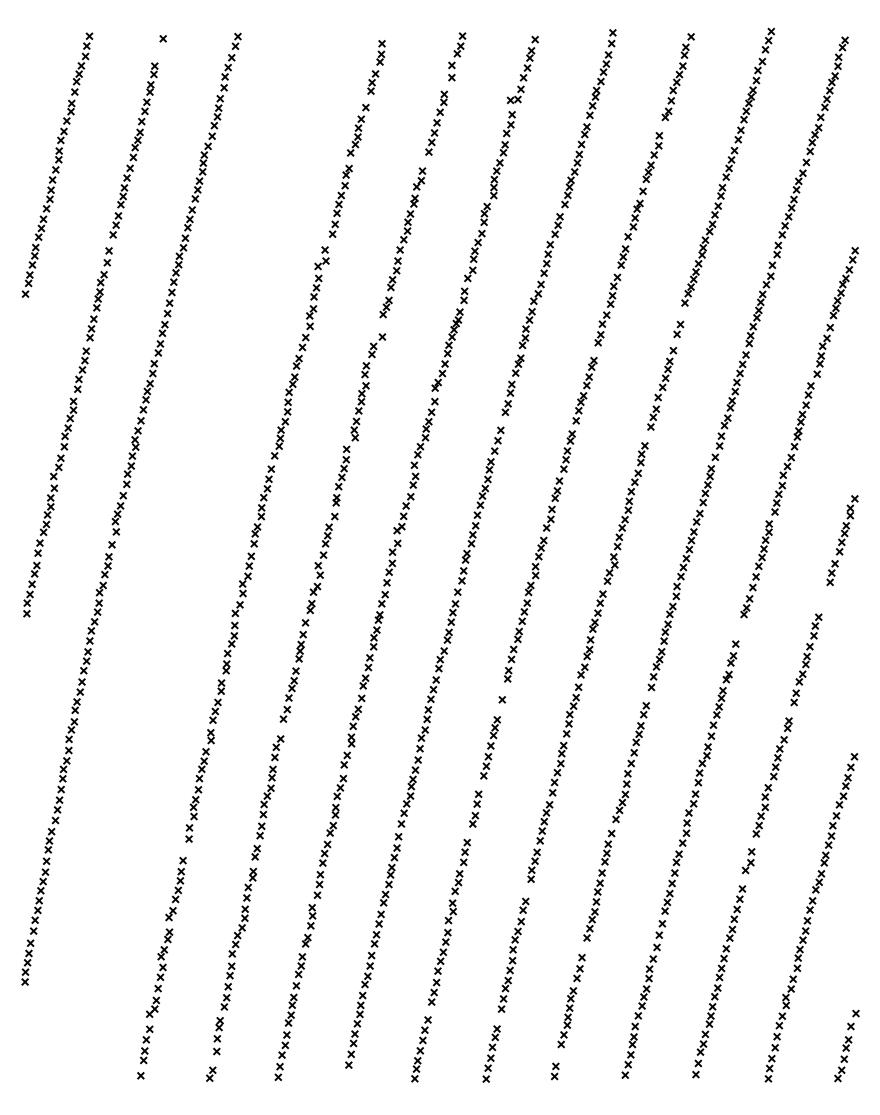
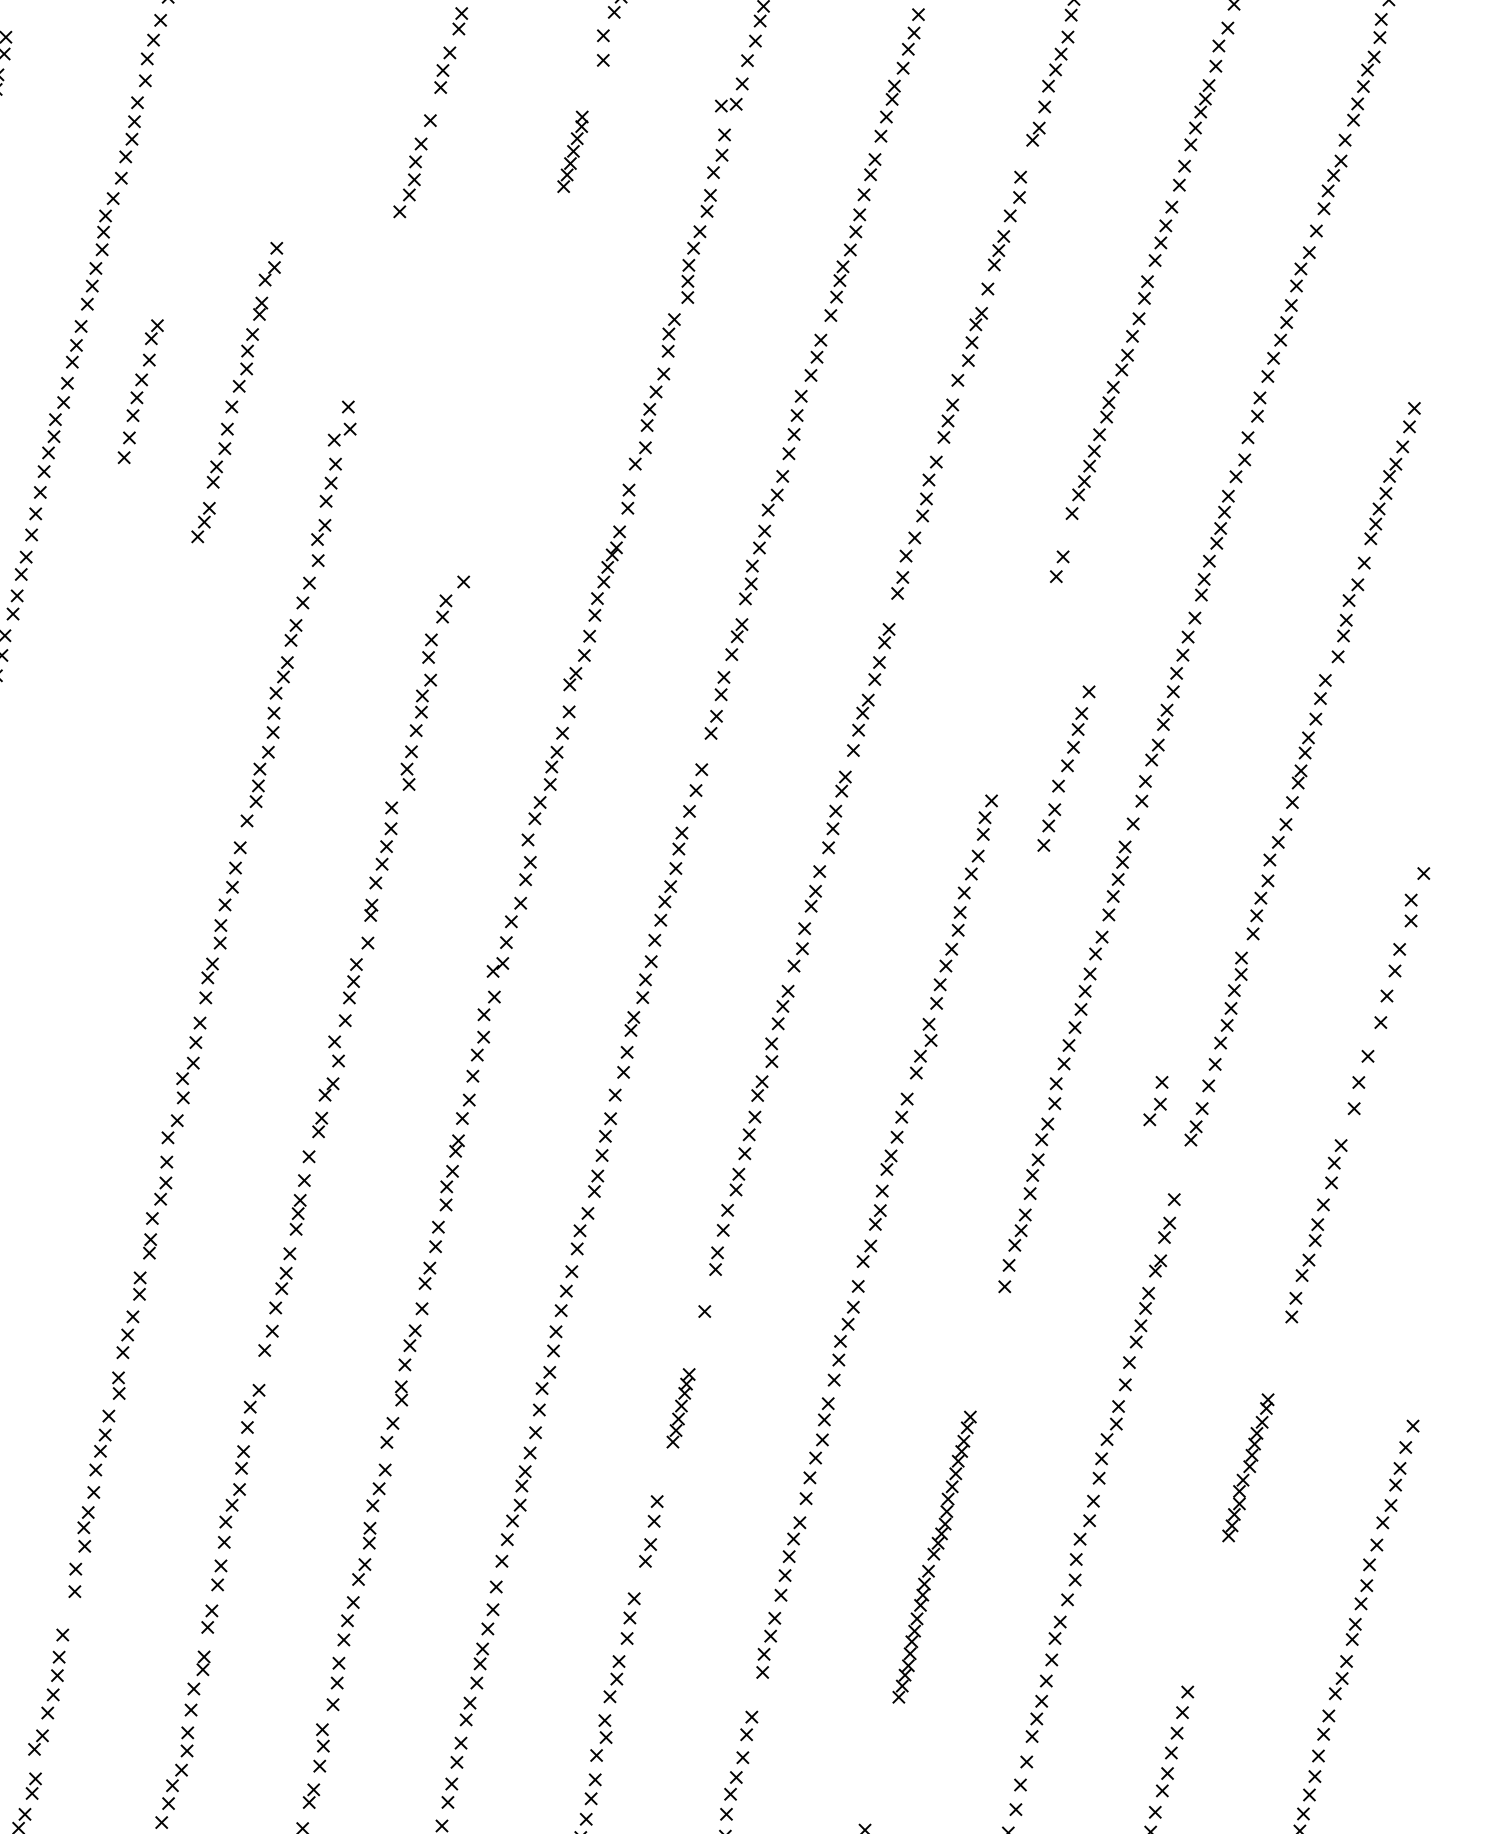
part: (436, 122) -> (572, 150), size x0.6
part: (340, 200) -> (140, 389), moved
part: (402, 242) -> (236, 391), moved
part: (662, 388) -> (1067, 767), moved
part: (842, 540) -> (1388, 991), size x1.4
part: (490, 747) -> (680, 1407), size x0.6
part: (772, 777) -> (1248, 1467), size x0.6
part: (616, 821) -> (934, 1556), size x0.6
part: (748, 861) -> (1155, 1101), moved

